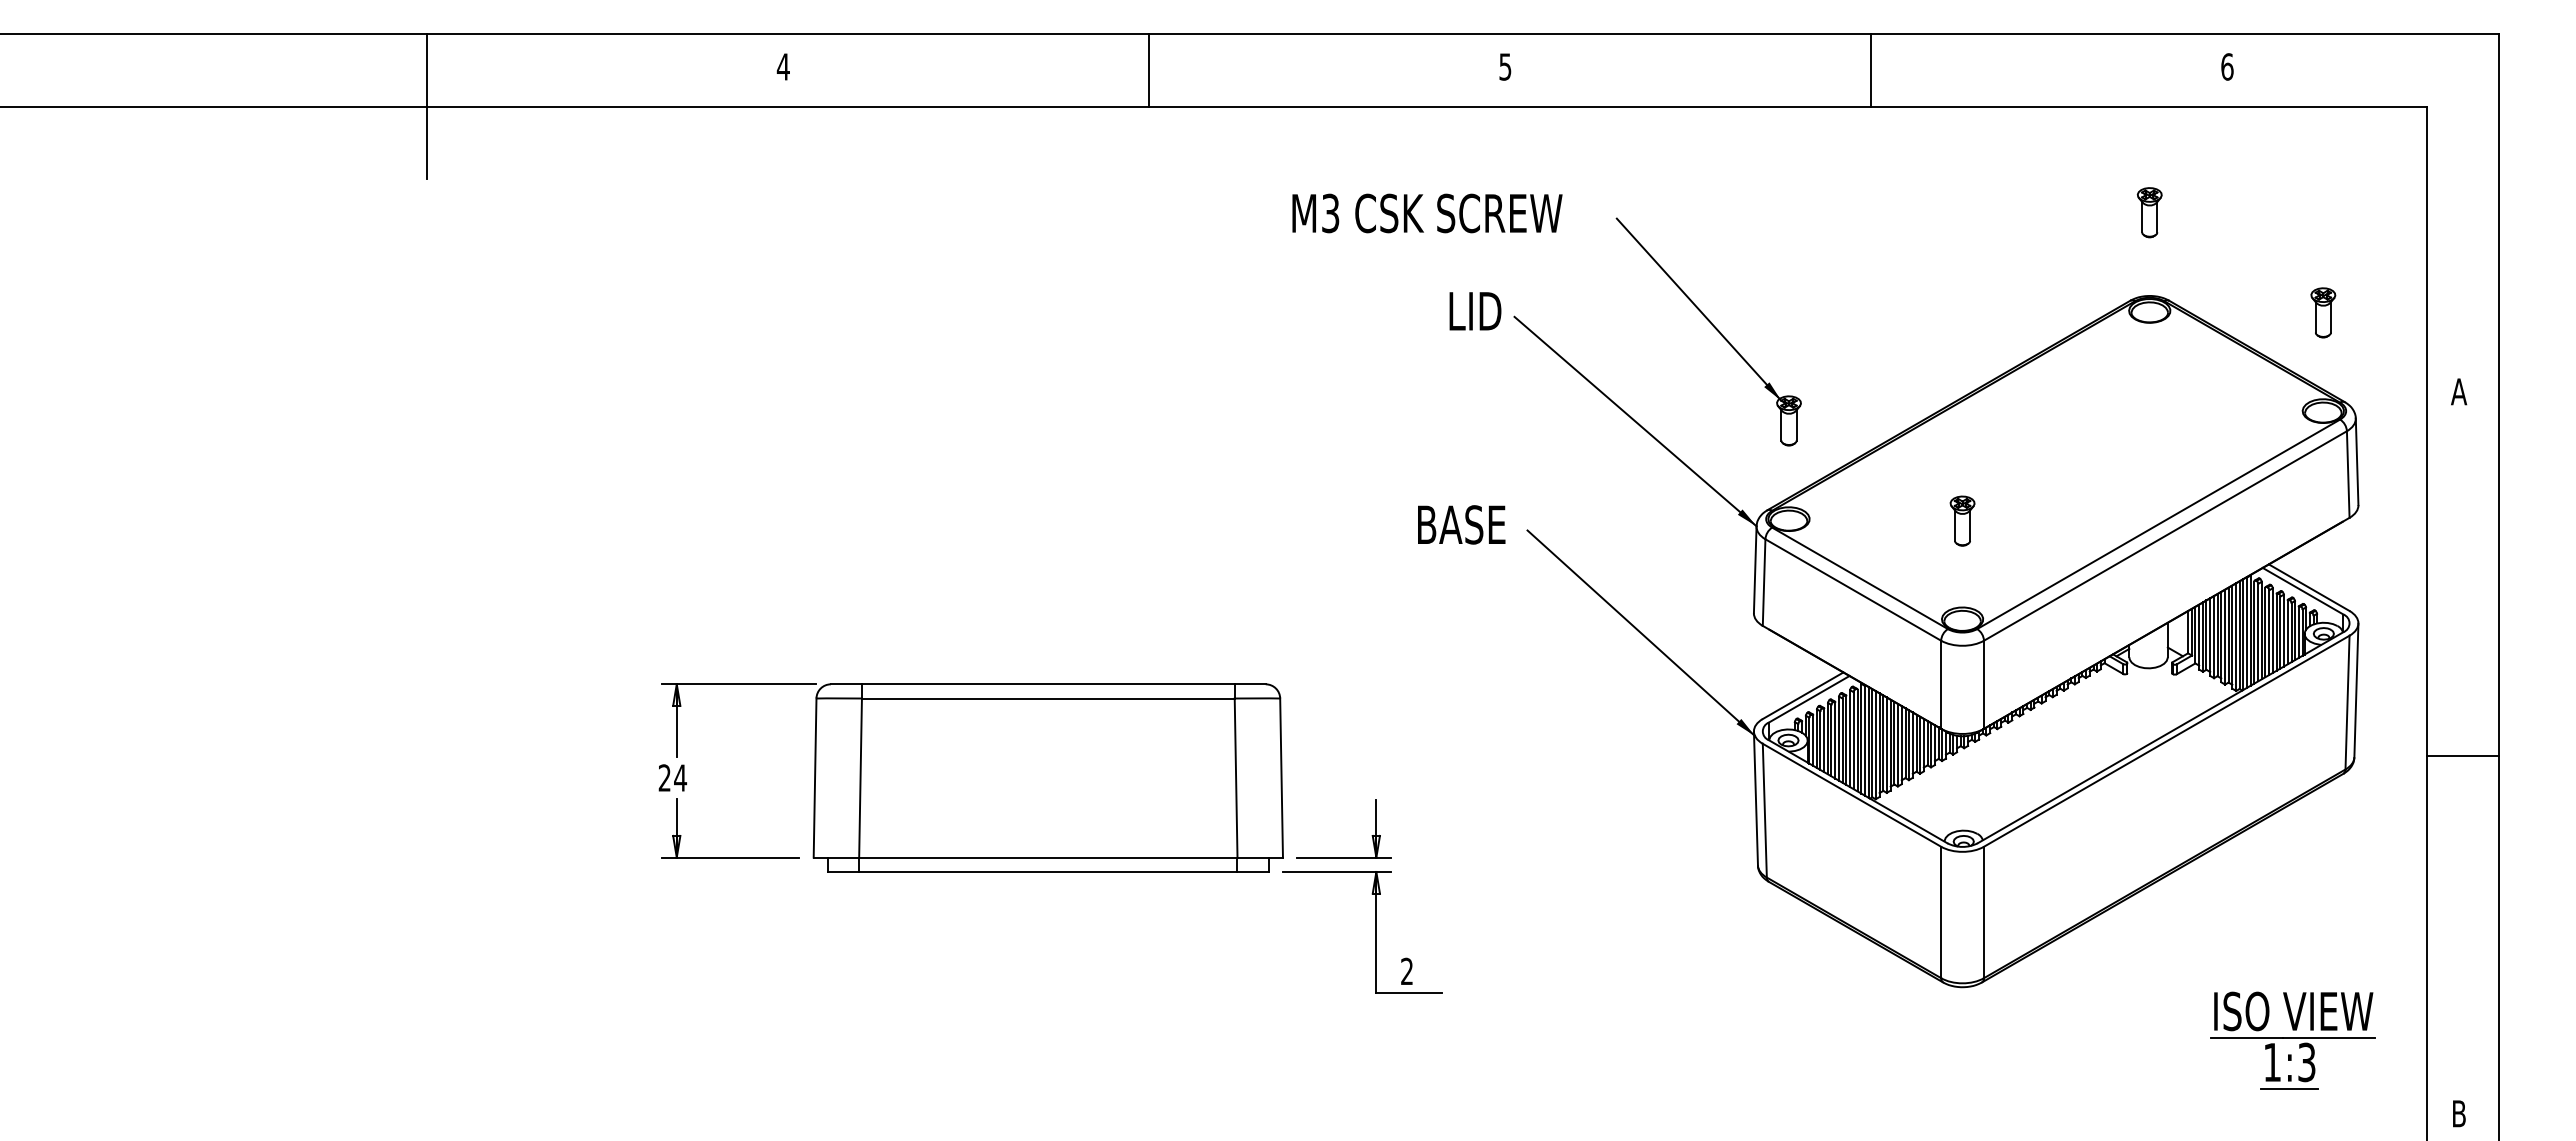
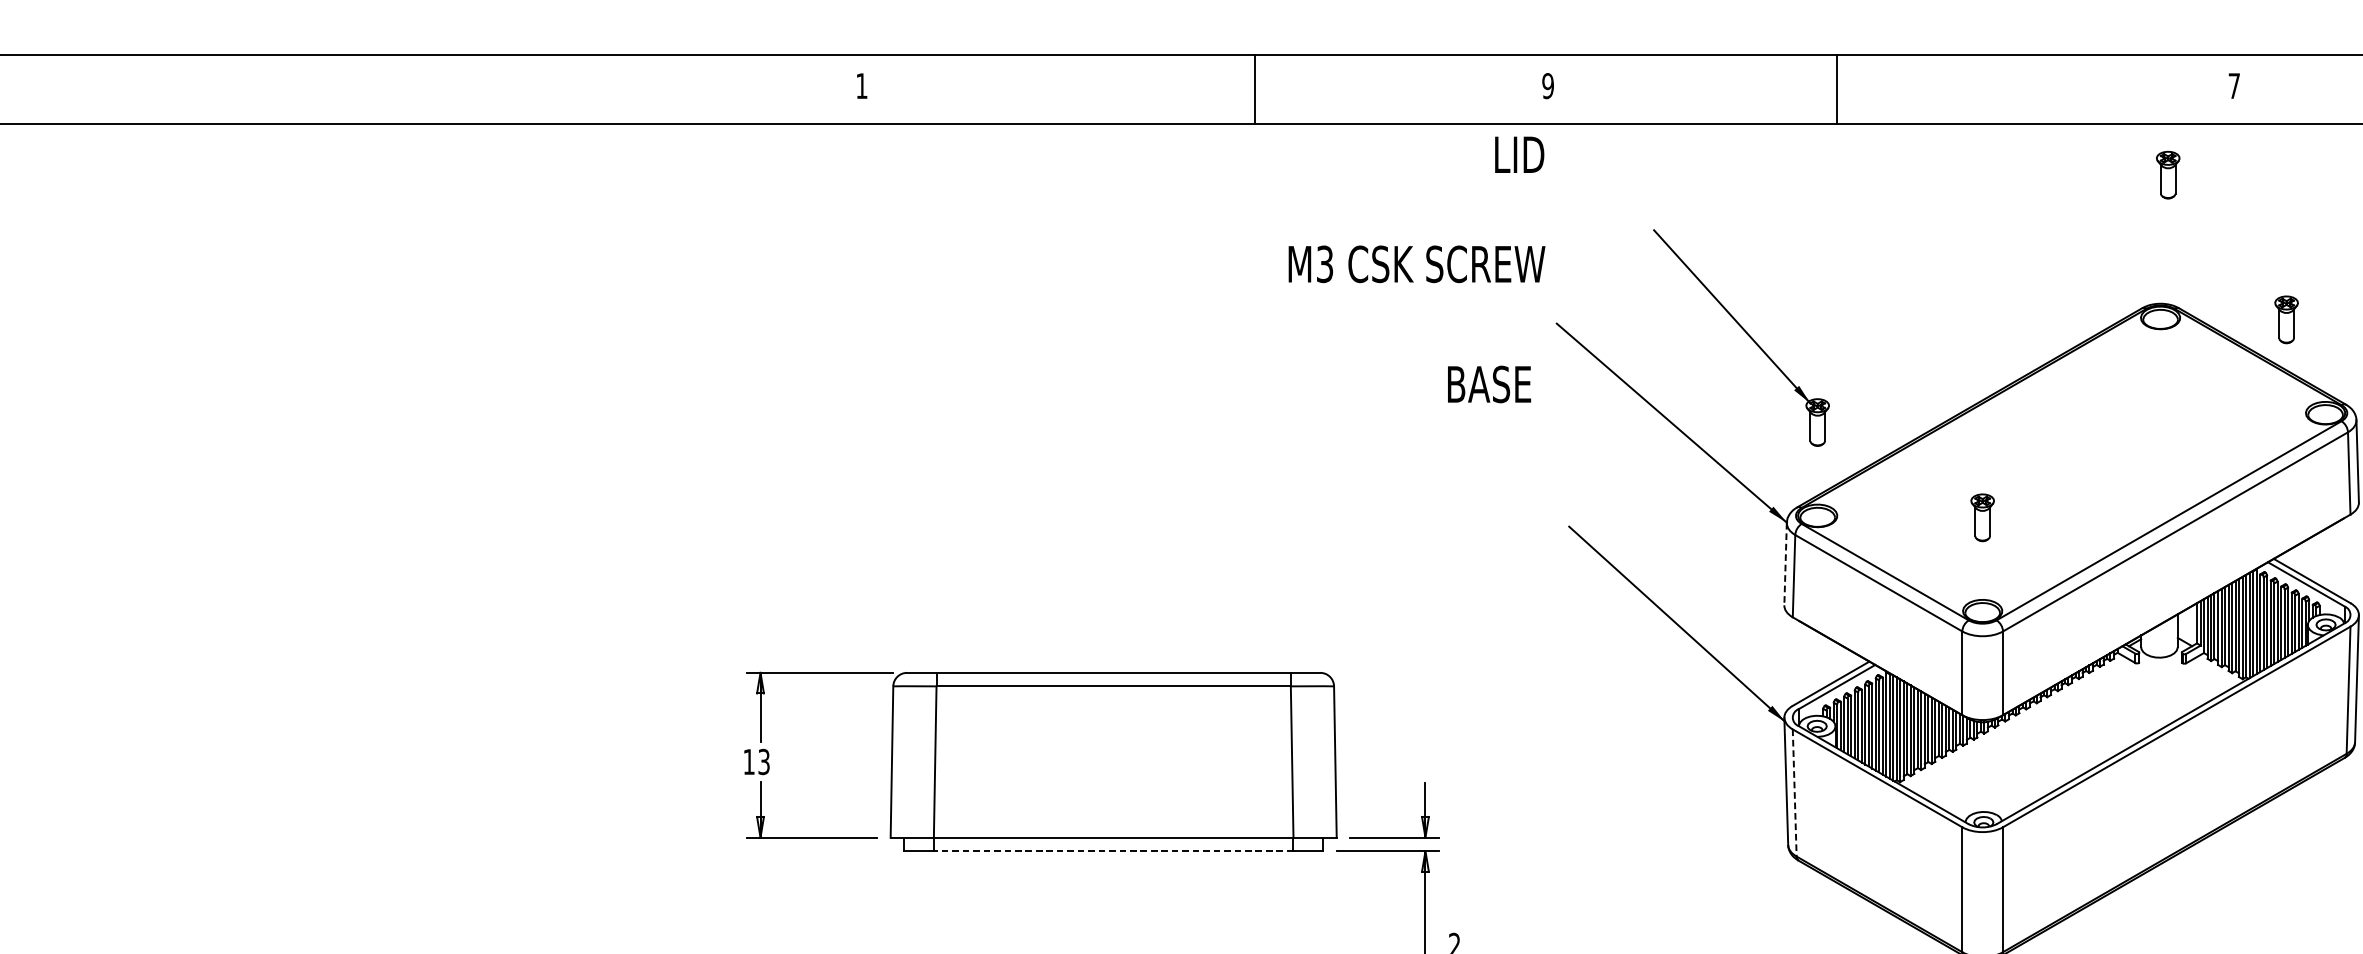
text: (782, 66) -> (861, 85), 4 -> 1
text: (1505, 66) -> (1548, 85), 5 -> 9
text: (2227, 66) -> (2234, 85), 6 -> 7
line: (1148, 70) -> (1254, 89), moved
line: (1870, 70) -> (1837, 89), moved
line: (426, 106) -> (522, 123), removed
part: (2149, 212) -> (2167, 174), moved
text: (1427, 213) -> (1417, 264), moved
text: (1475, 311) -> (1519, 155), moved
part: (2323, 312) -> (2286, 319), moved
text: (1461, 524) -> (1489, 384), moved
line: (1755, 570) -> (1785, 564), solid -> dashed
text: (672, 777) -> (756, 761), 24 -> 13
line: (1764, 810) -> (1794, 792), solid -> dashed
line: (1047, 872) -> (1112, 851), solid -> dashed

